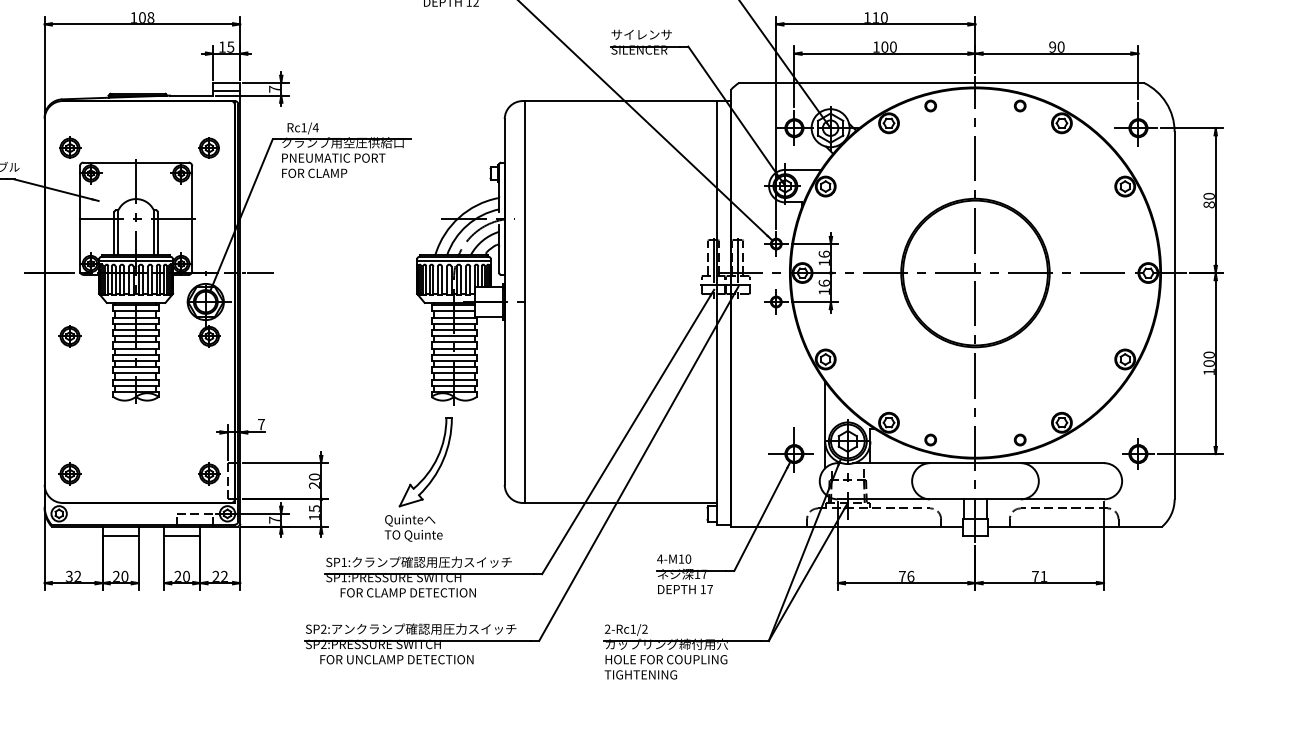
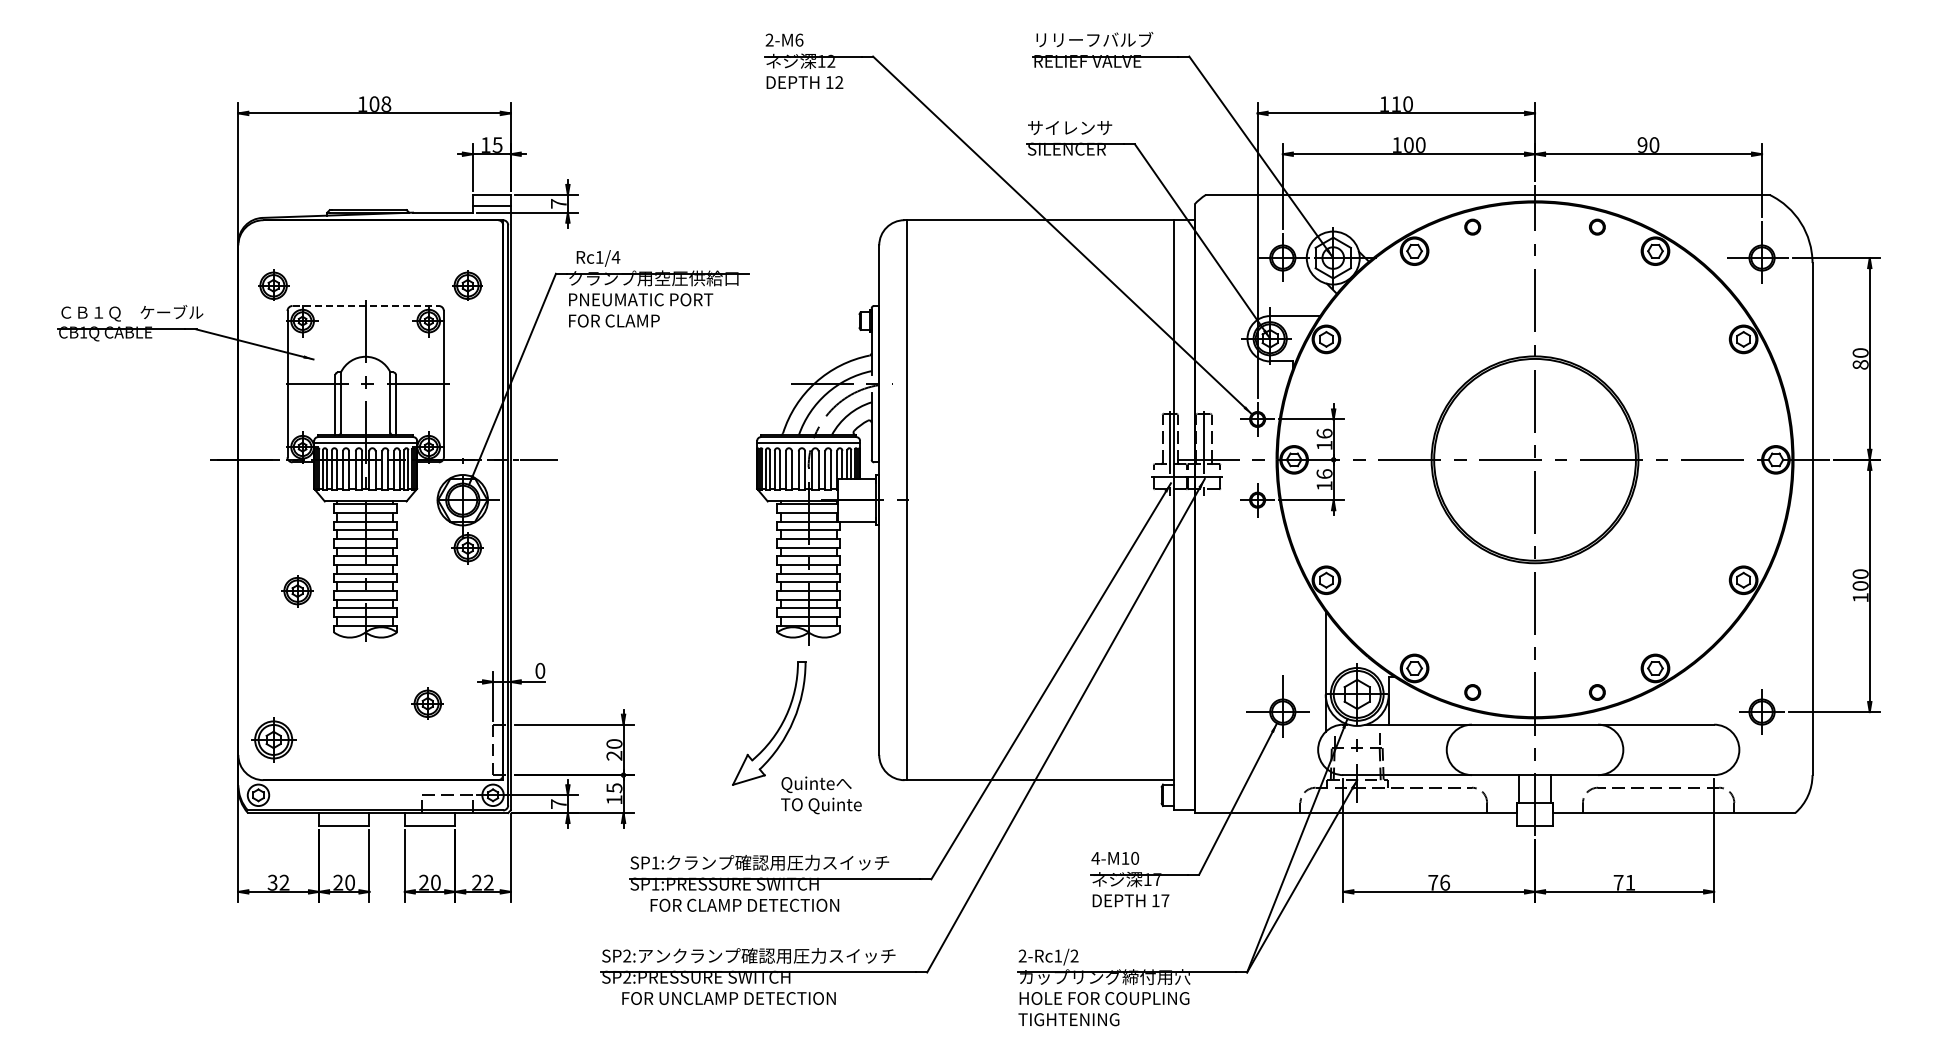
line: (136, 162) -> (366, 305), solid -> dashed
part: (69, 336) -> (297, 591), moved
text: (261, 424) -> (540, 670), 7 -> 0
part: (69, 473) -> (273, 739), size x1.4
part: (209, 473) -> (427, 703), moved
text: (413, 528) -> (821, 795), moved

